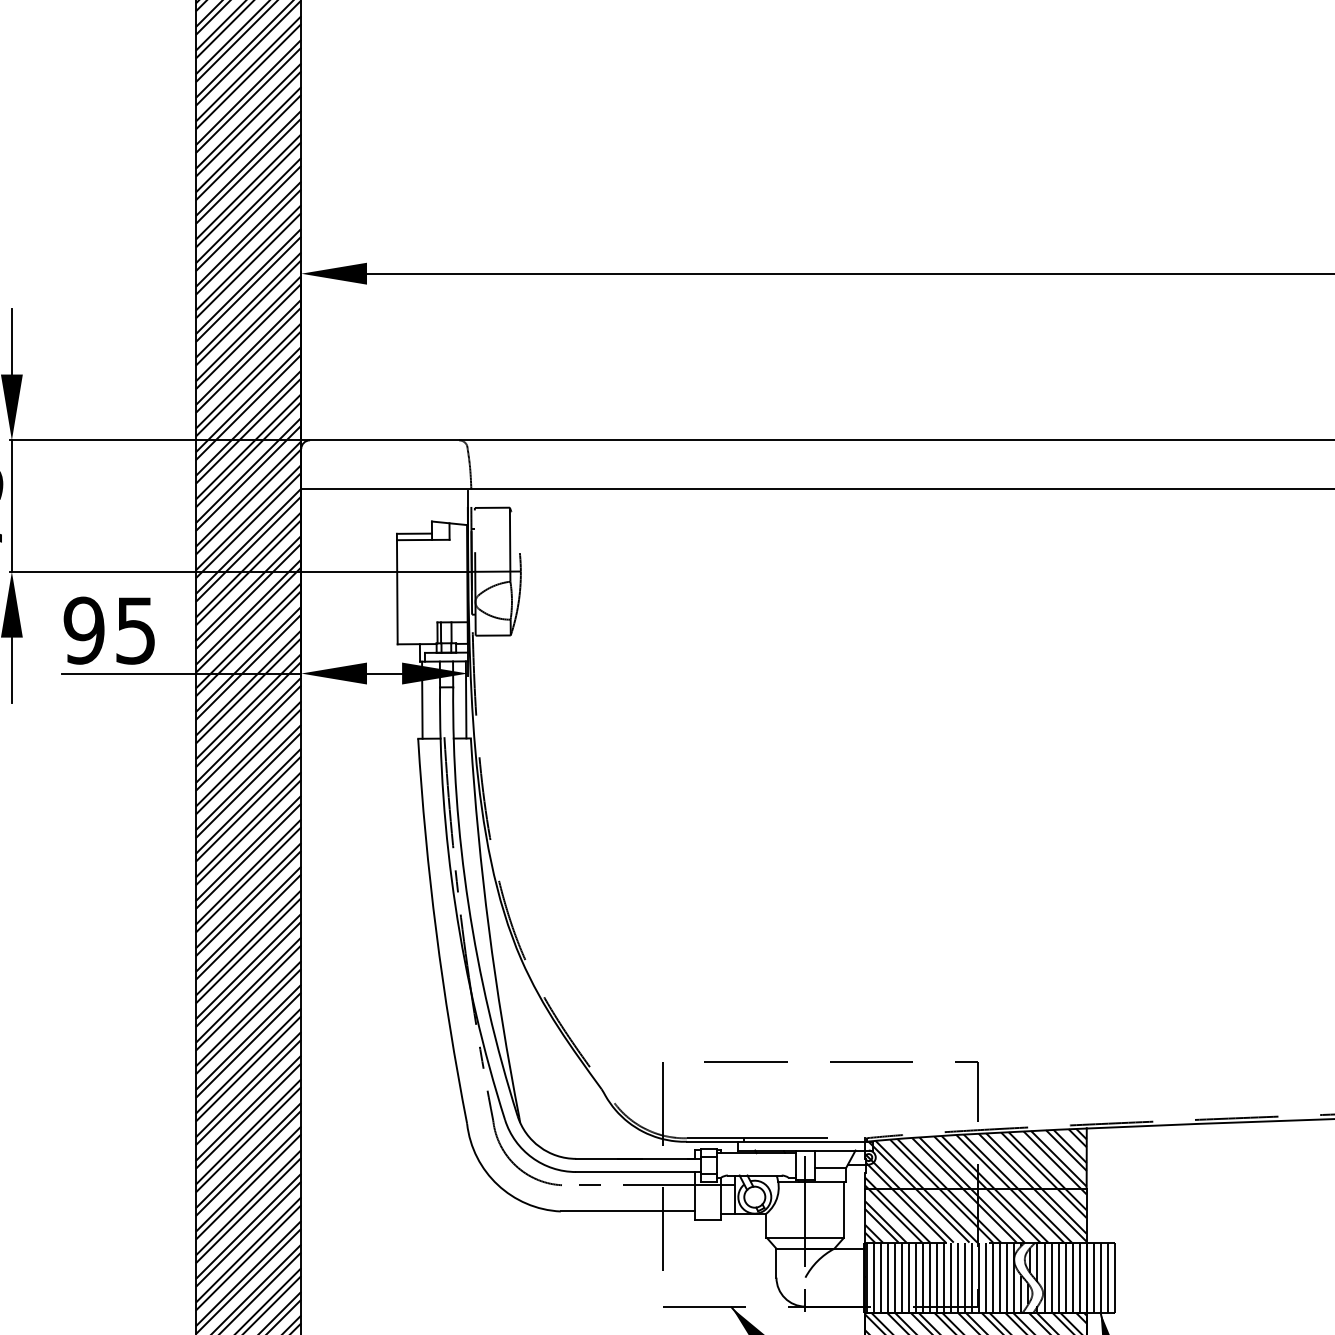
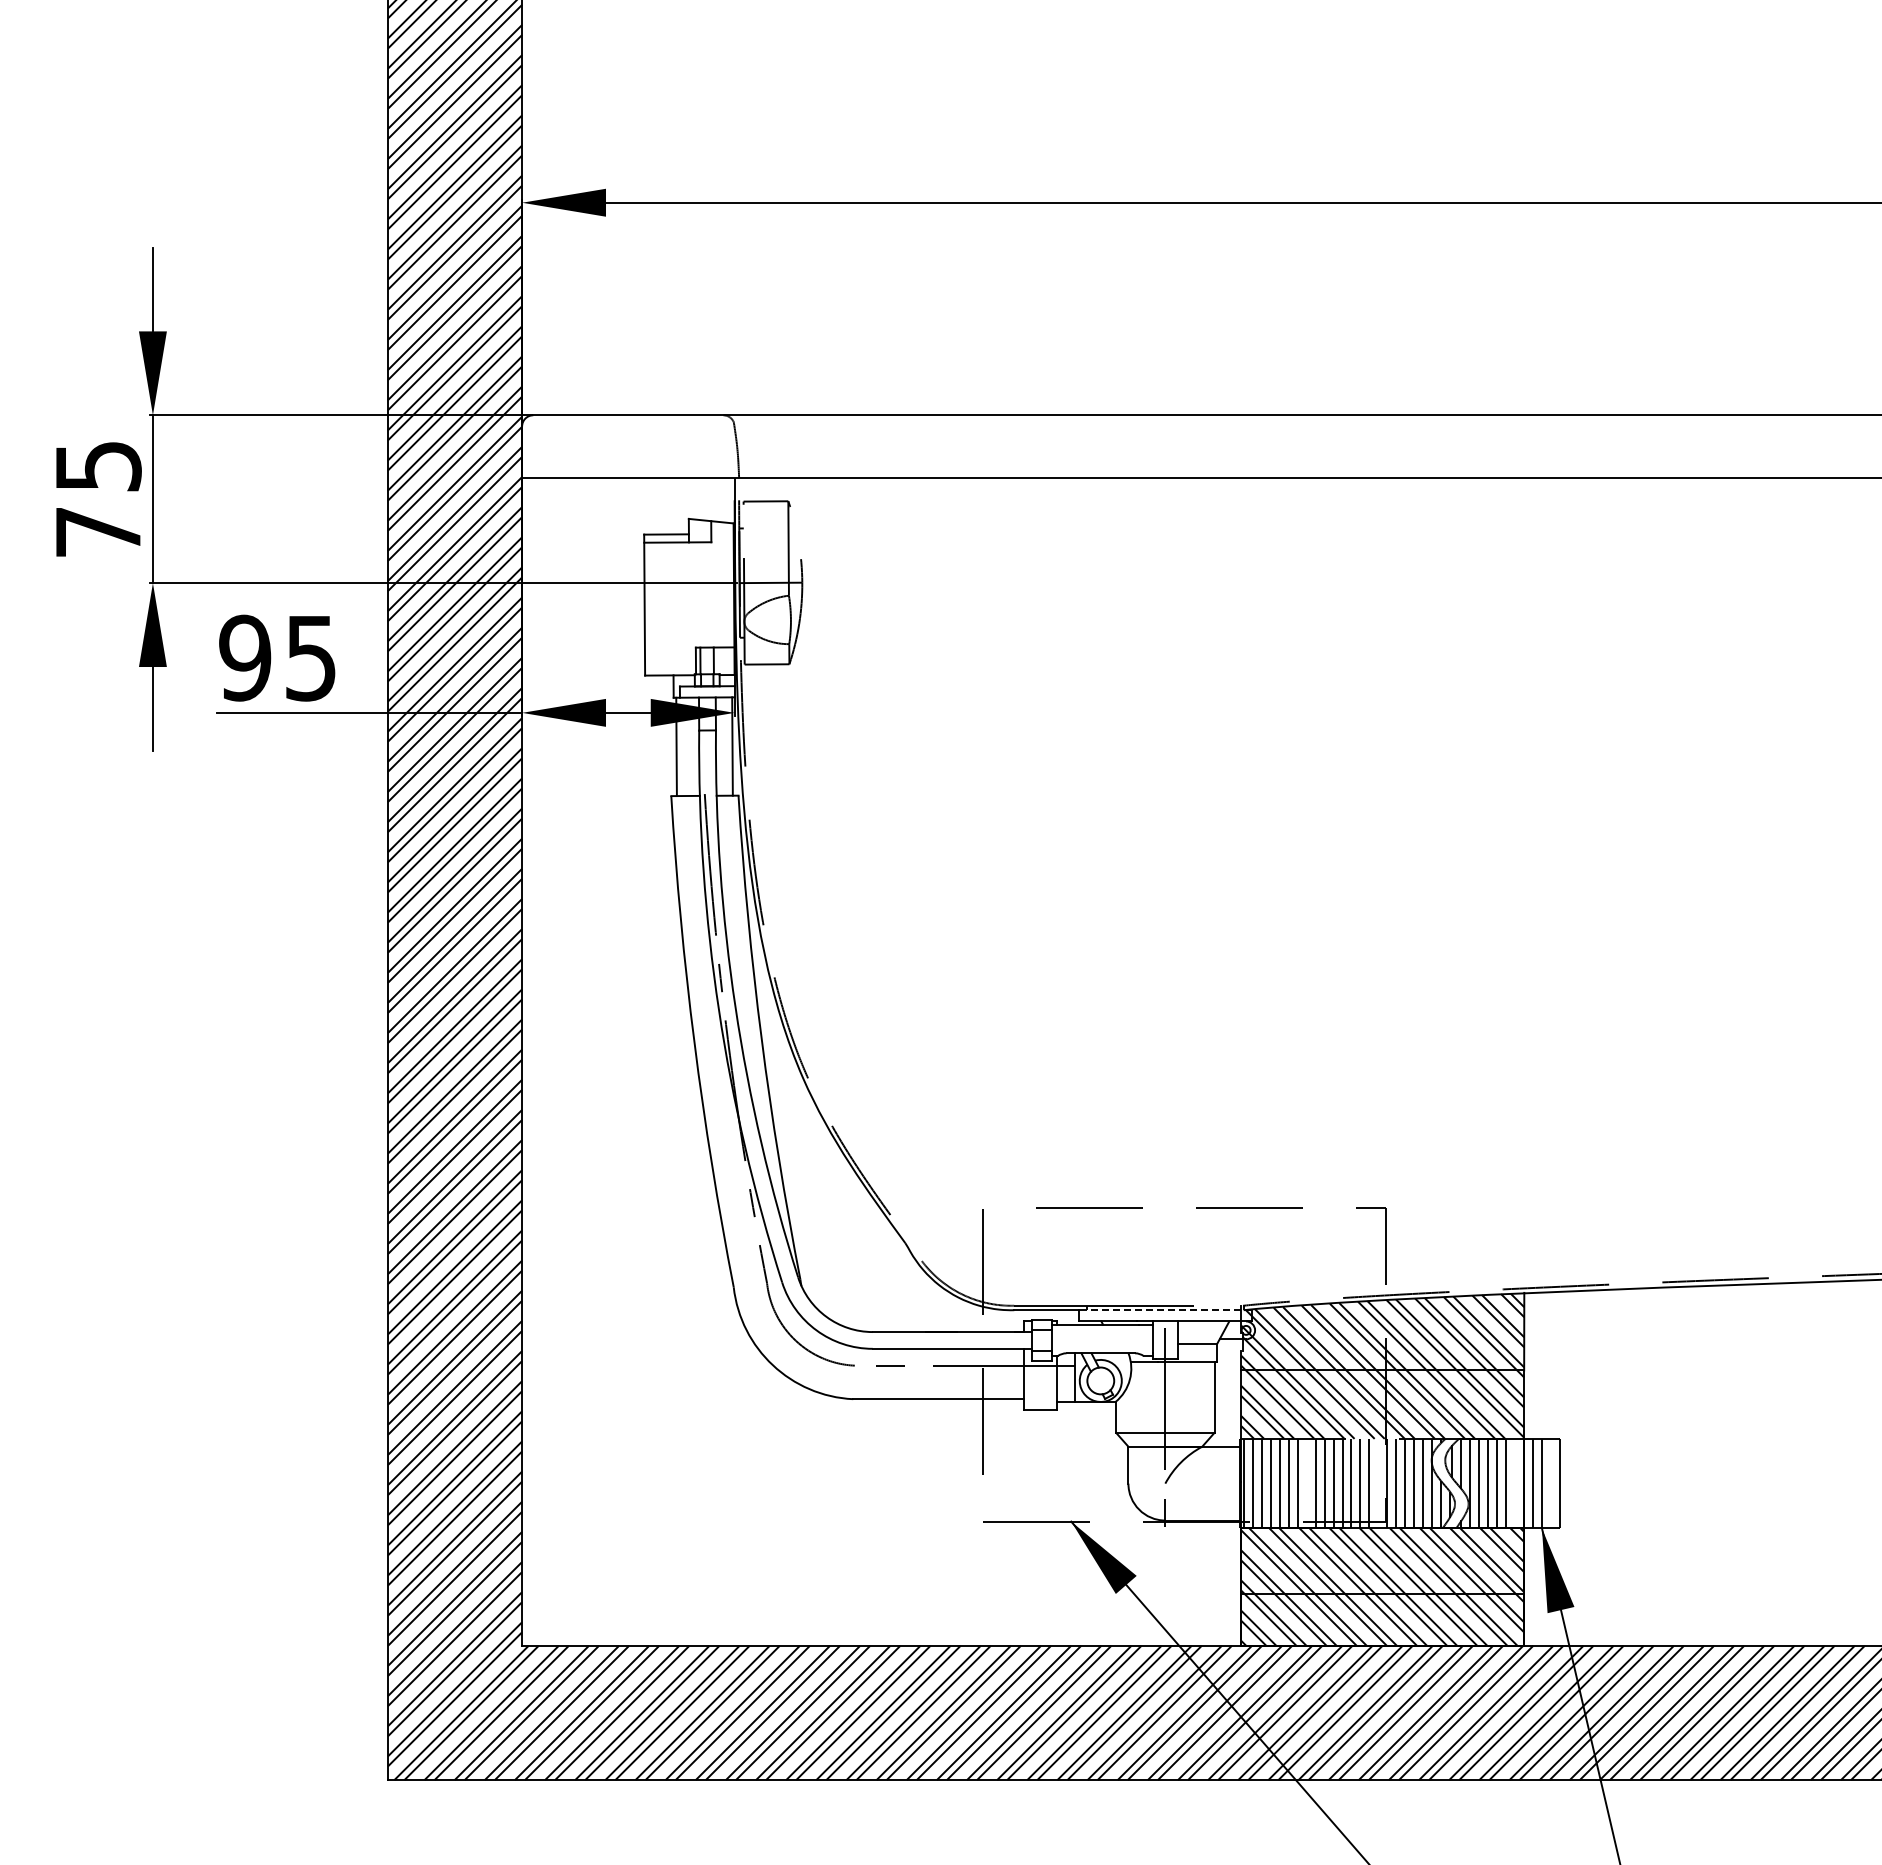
line: (804, 1141) -> (1164, 1310), solid -> dashed
line: (916, 1277) -> (1306, 1483), removed
line: (972, 1277) -> (1378, 1483), removed
line: (1079, 1277) -> (1515, 1483), removed
line: (1107, 1277) -> (1550, 1483), removed

